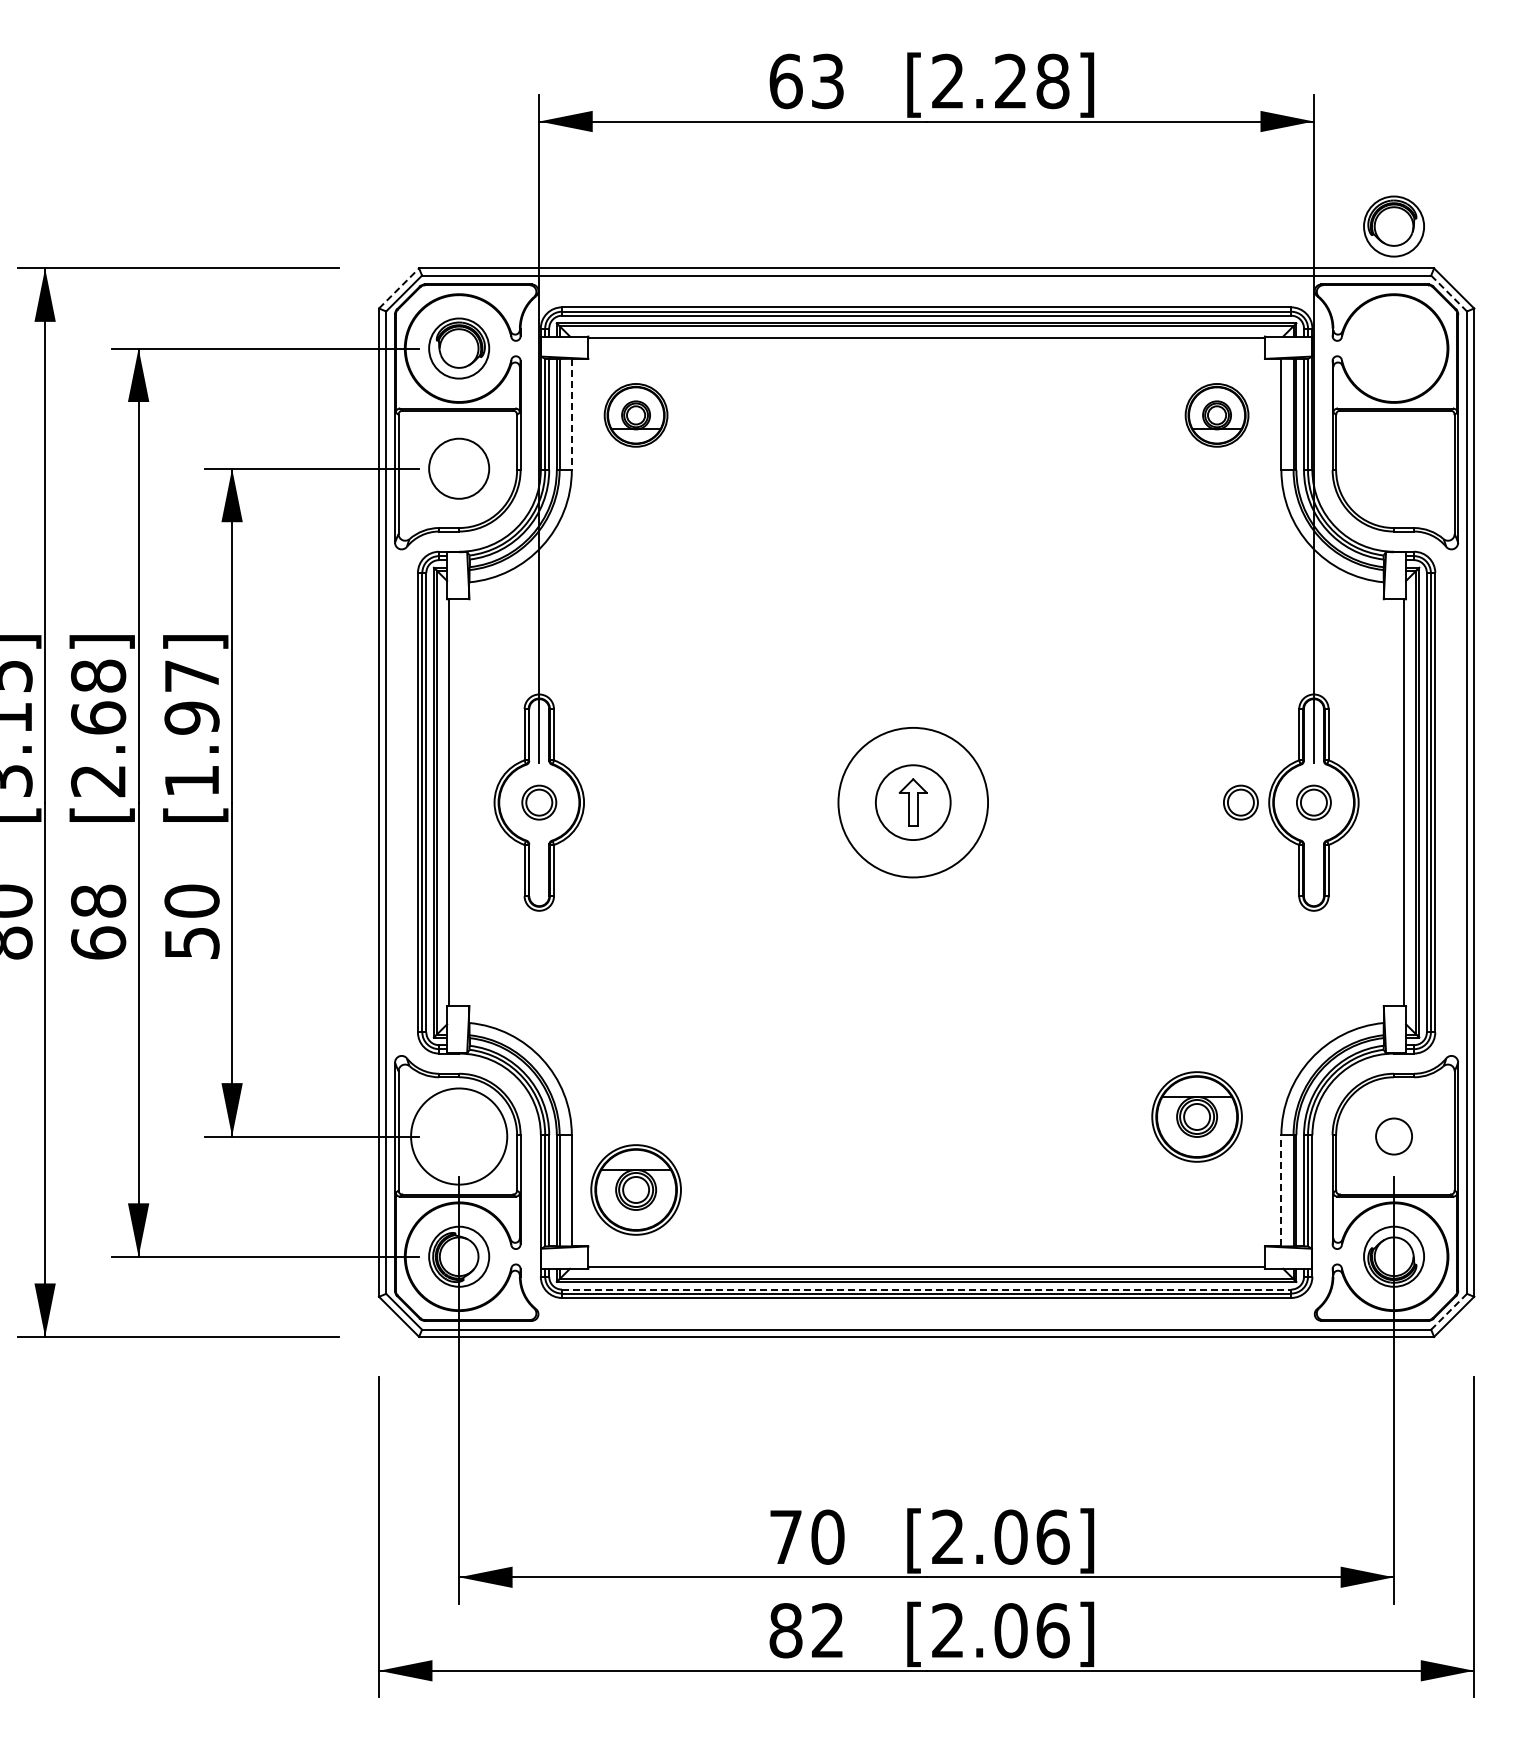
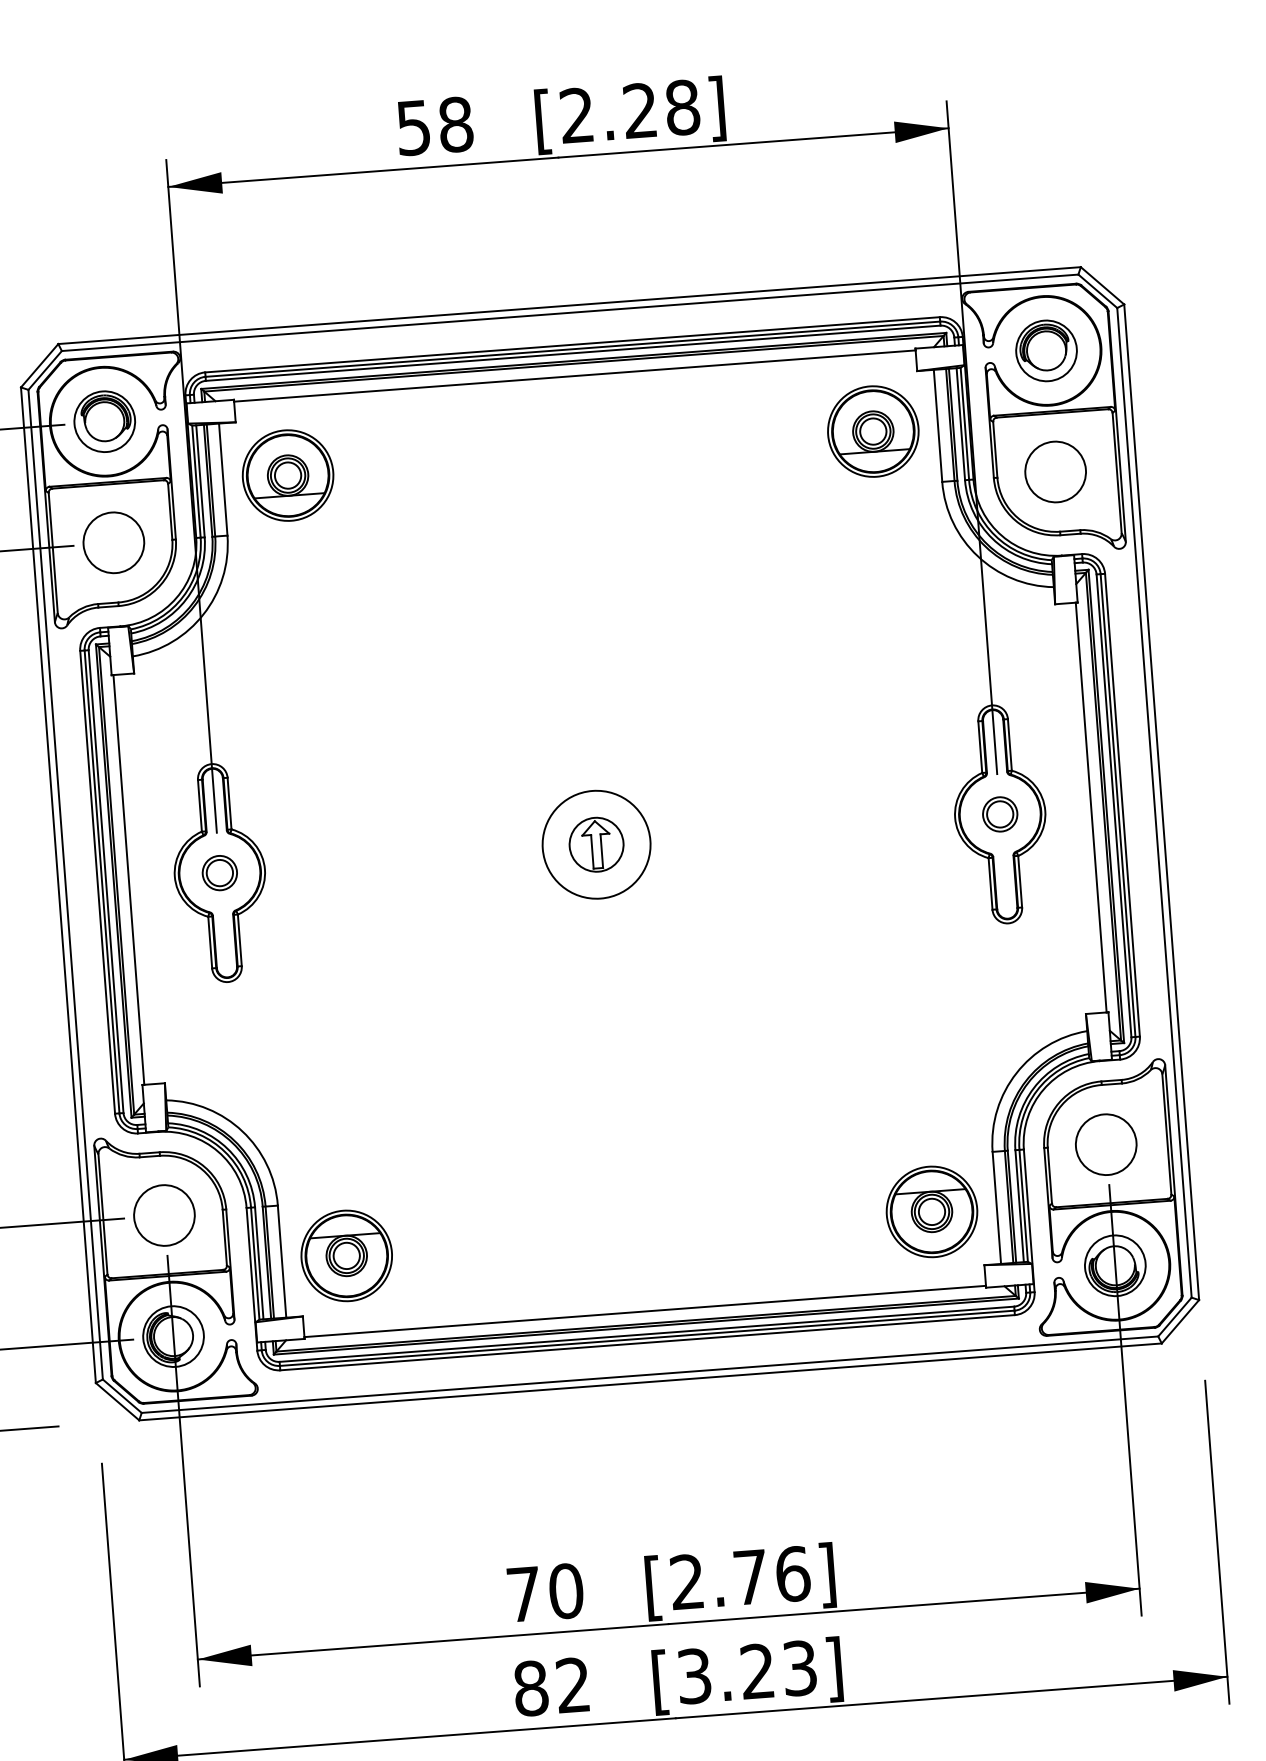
text: (806, 81) -> (434, 126), 63 -> 58
part: (1393, 226) -> (1045, 350), moved
line: (399, 288) -> (40, 365), dashed -> solid
line: (1449, 293) -> (1098, 291), dashed -> solid
line: (571, 414) -> (222, 479), dashed -> solid
part: (635, 415) -> (287, 475), size x1.43
part: (1216, 415) -> (872, 431), size x1.43
circle: (1393, 468) -> (1055, 471), added
circle: (912, 802) -> (595, 844), size x0.71
circle: (912, 802) -> (595, 844), size x0.71
part: (1240, 802) -> (926, 819), removed
part: (1196, 1116) -> (931, 1211), moved
circle: (459, 1136) -> (164, 1215), size x0.62
circle: (1394, 1136) -> (1106, 1144), size x1.67
line: (1281, 1190) -> (996, 1207), dashed -> solid
line: (926, 1289) -> (646, 1334), dashed -> solid
line: (1448, 1312) -> (1174, 1317), dashed -> solid
text: (1010, 1536) -> (750, 1576), [2.06] -> [2.76]
text: (1000, 1630) -> (747, 1672), [2.06] -> [3.23]

